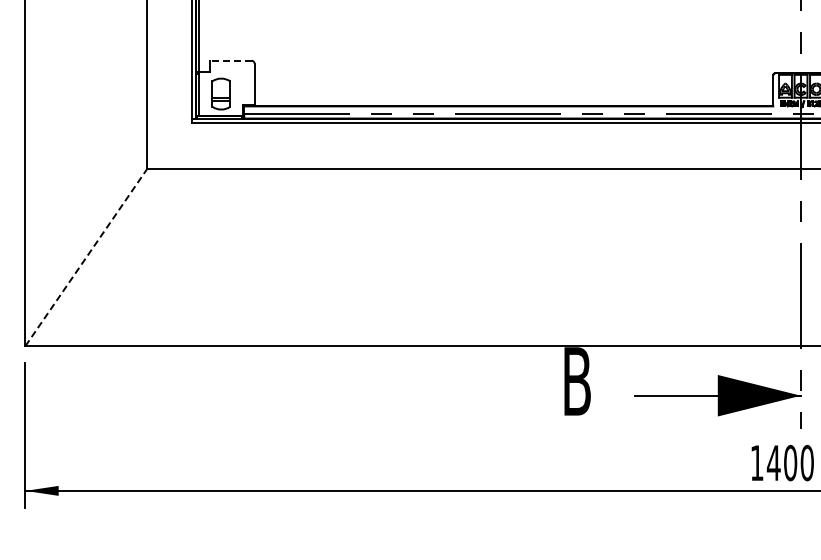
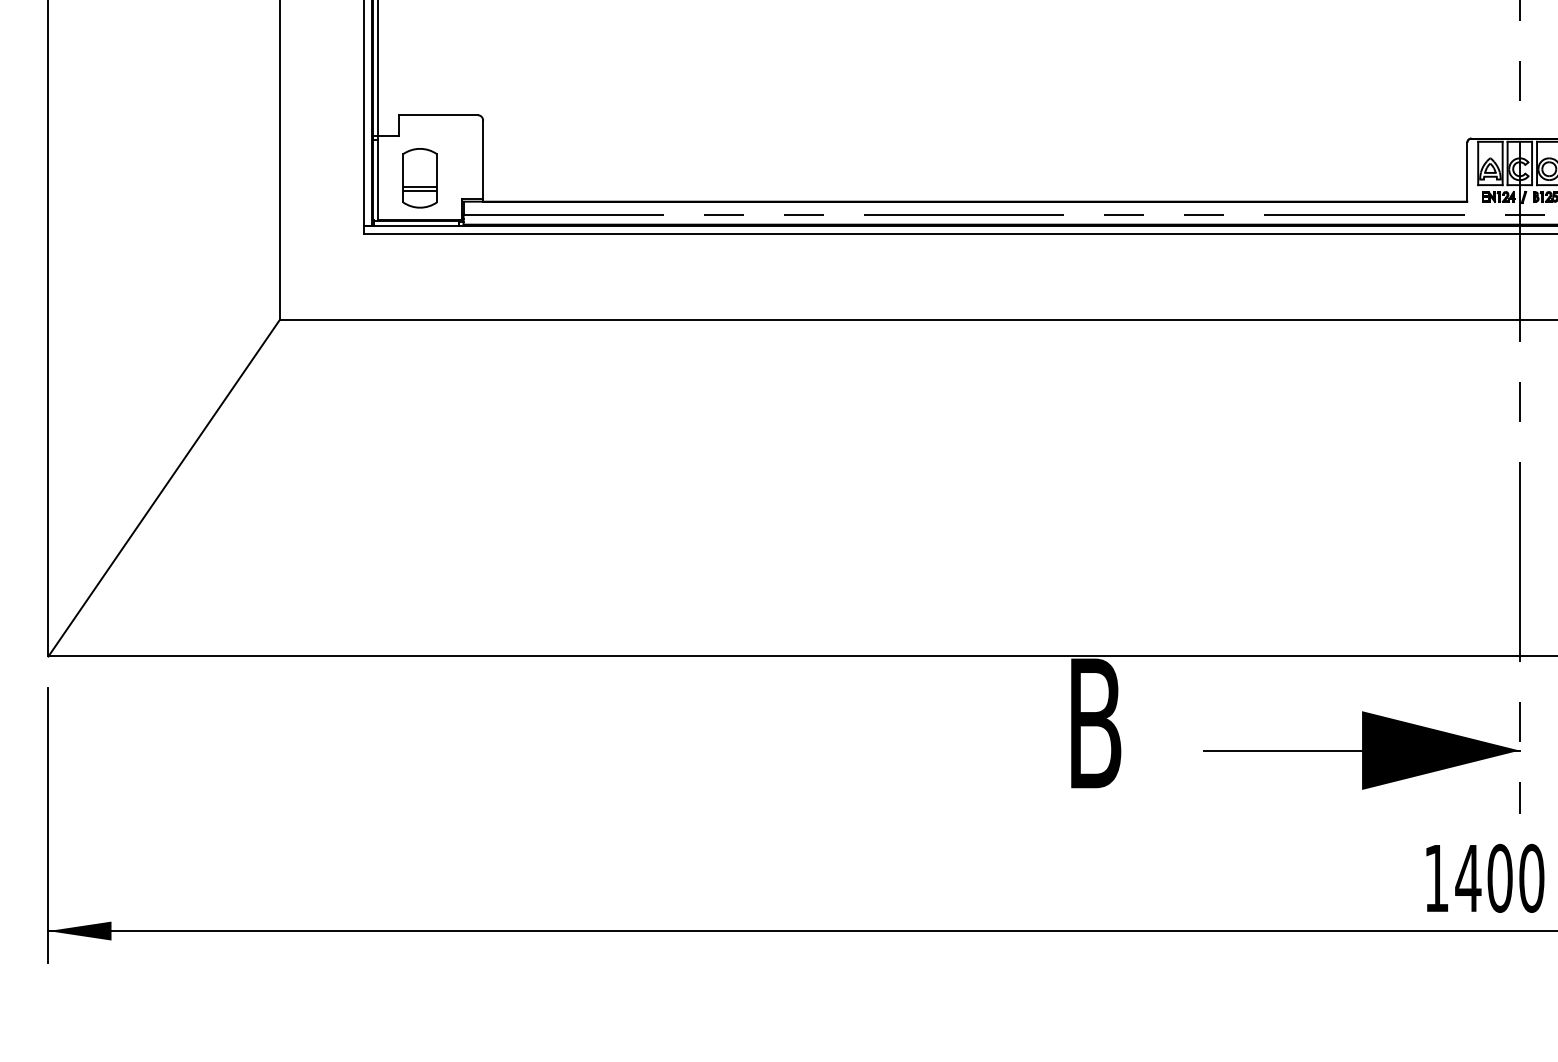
line: (231, 60) -> (439, 114), dashed -> solid
line: (86, 257) -> (164, 488), dashed -> solid

